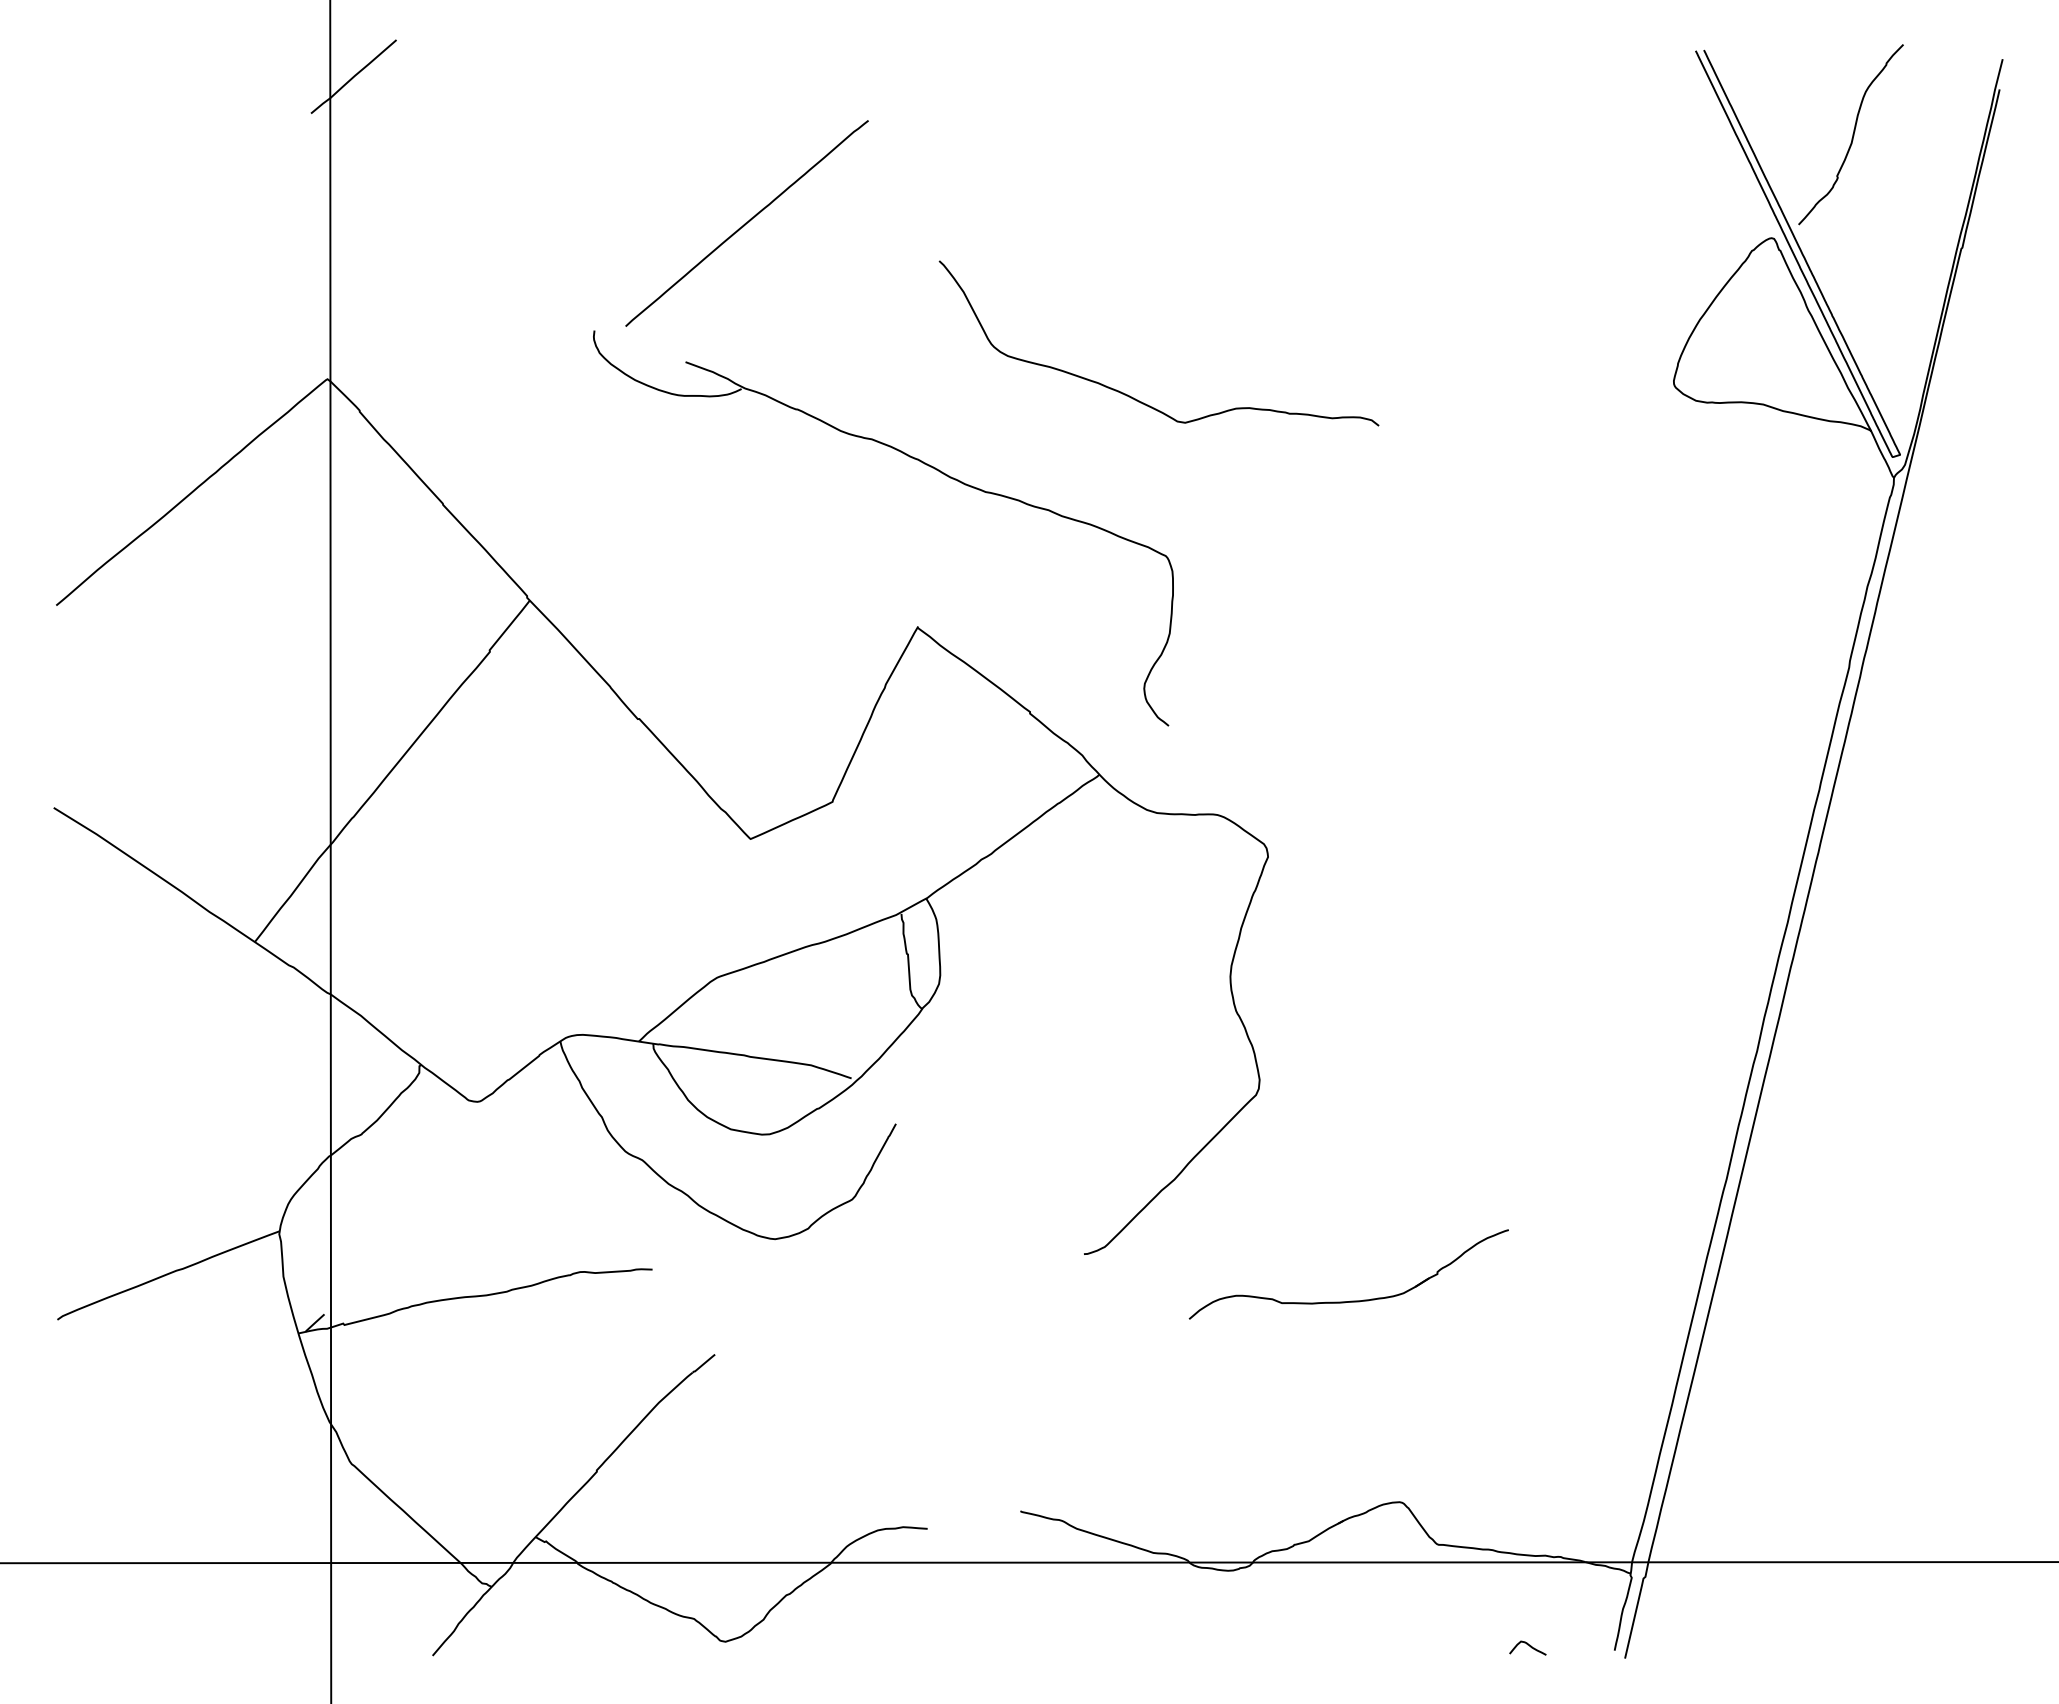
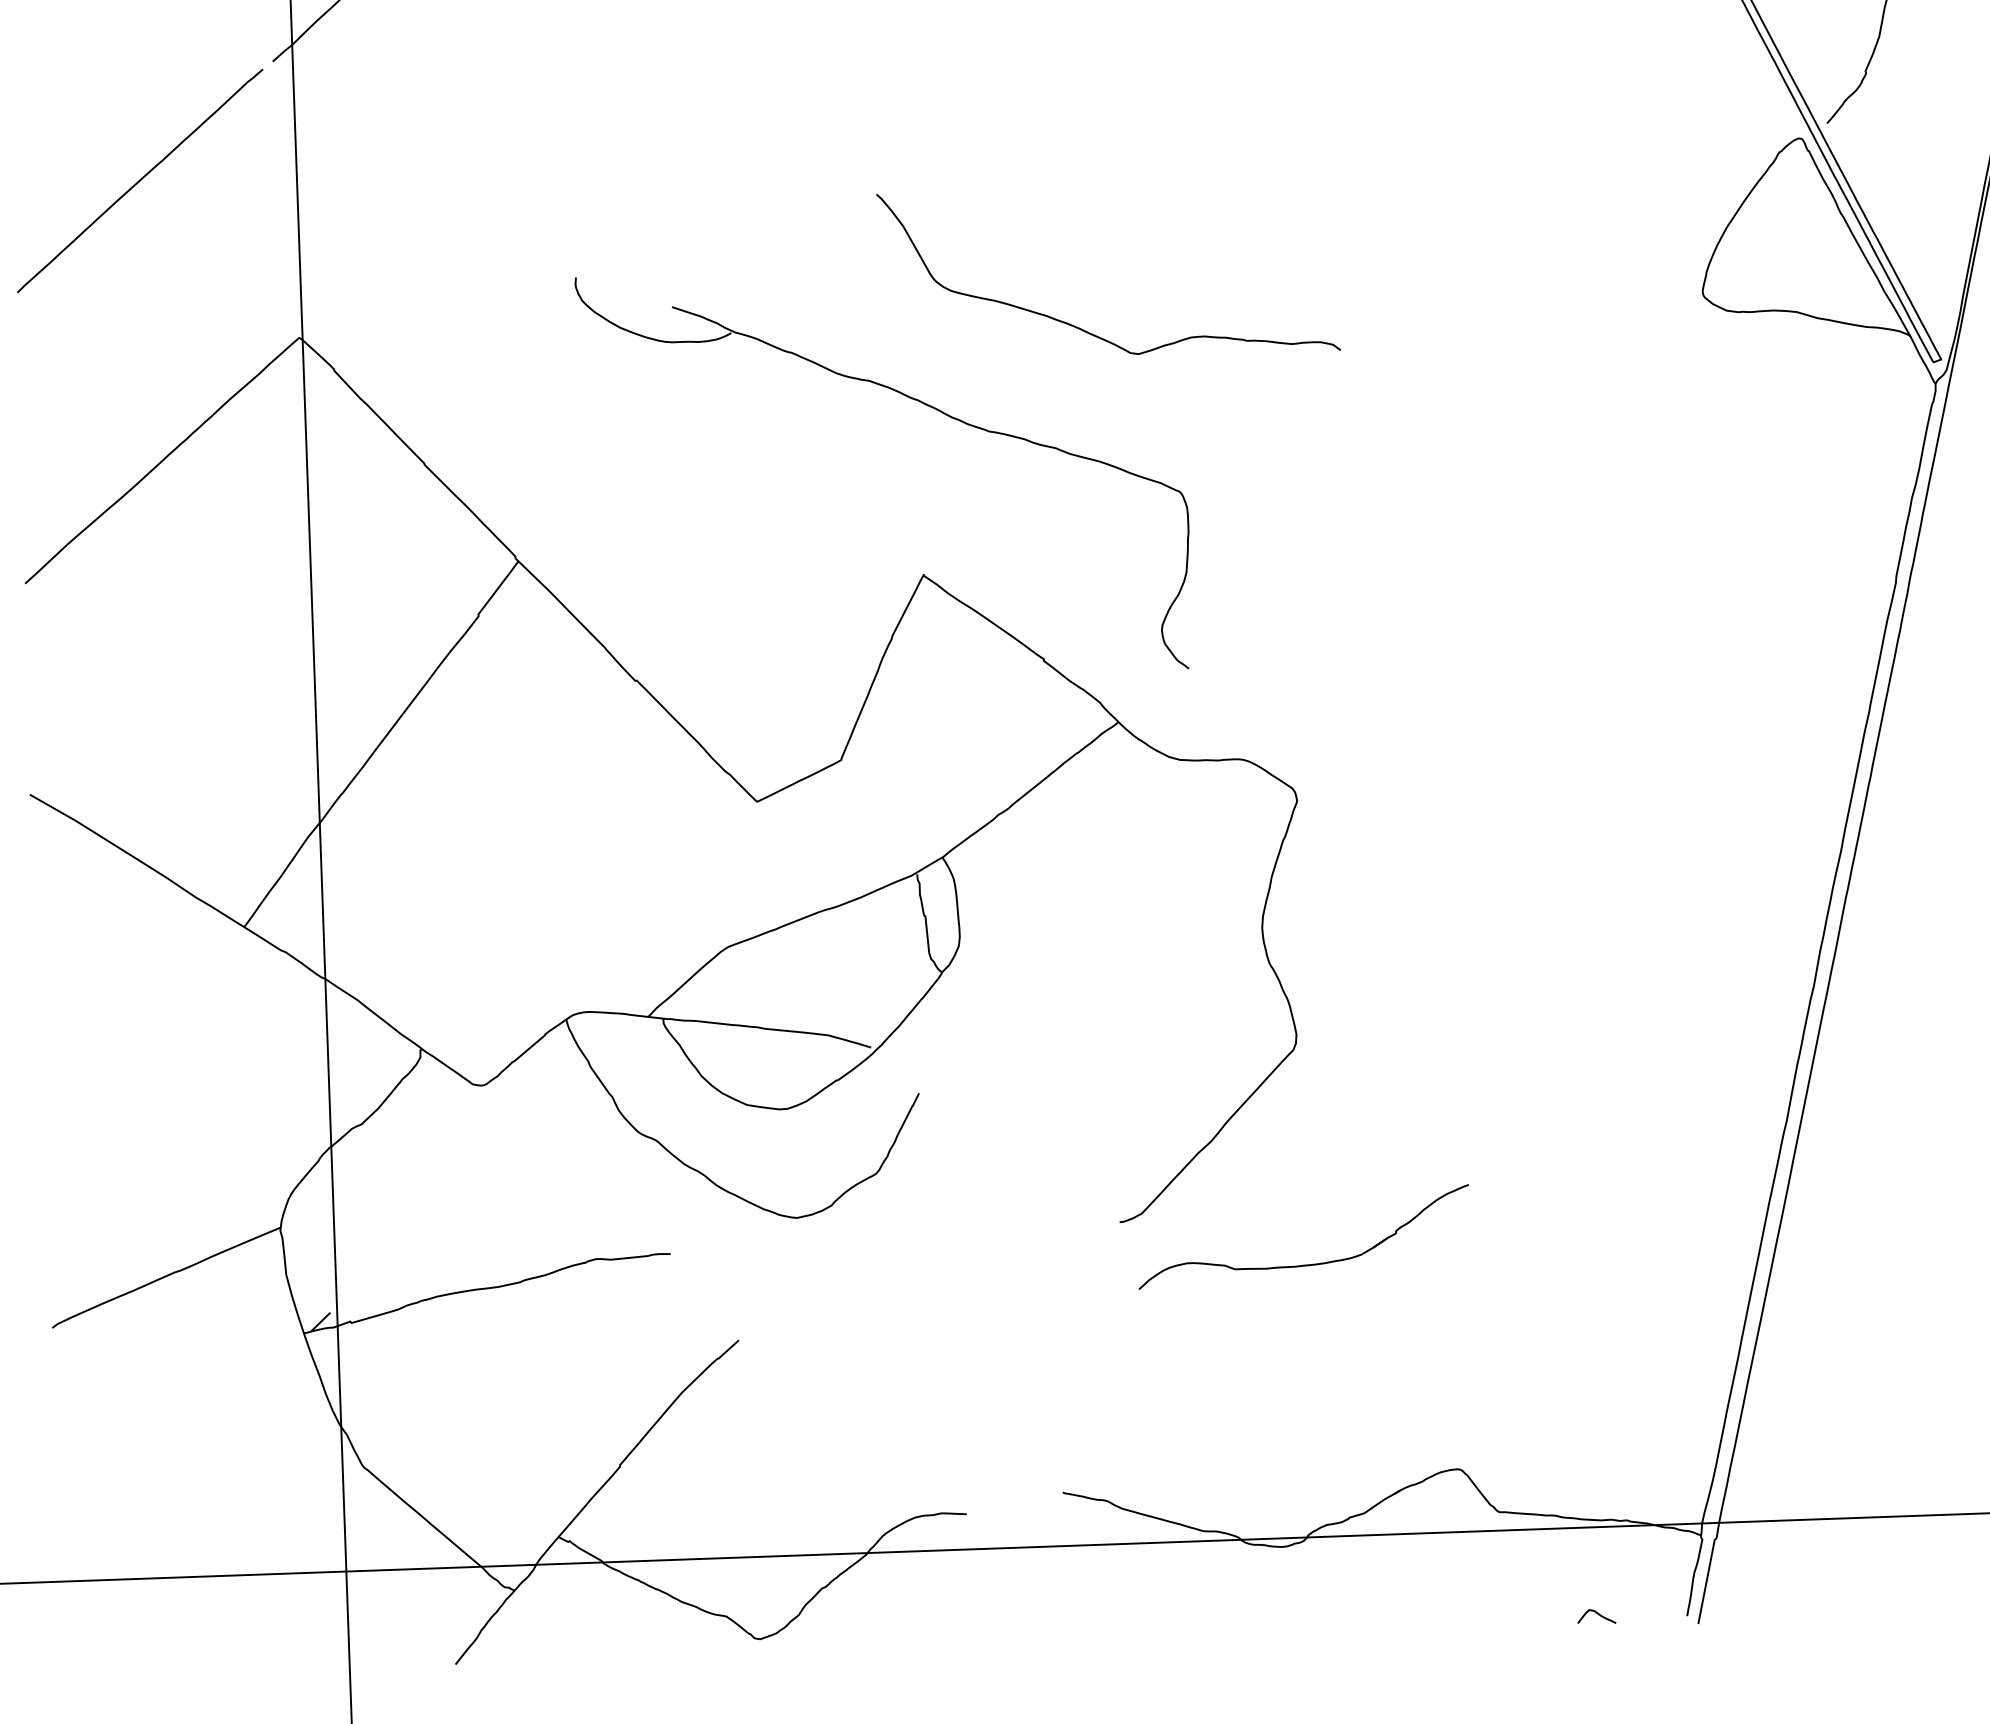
line: (746, 223) -> (139, 181), moved
curve: (1131, 396) -> (1081, 328), moved
part: (1350, 1300) -> (1306, 1264), moved

